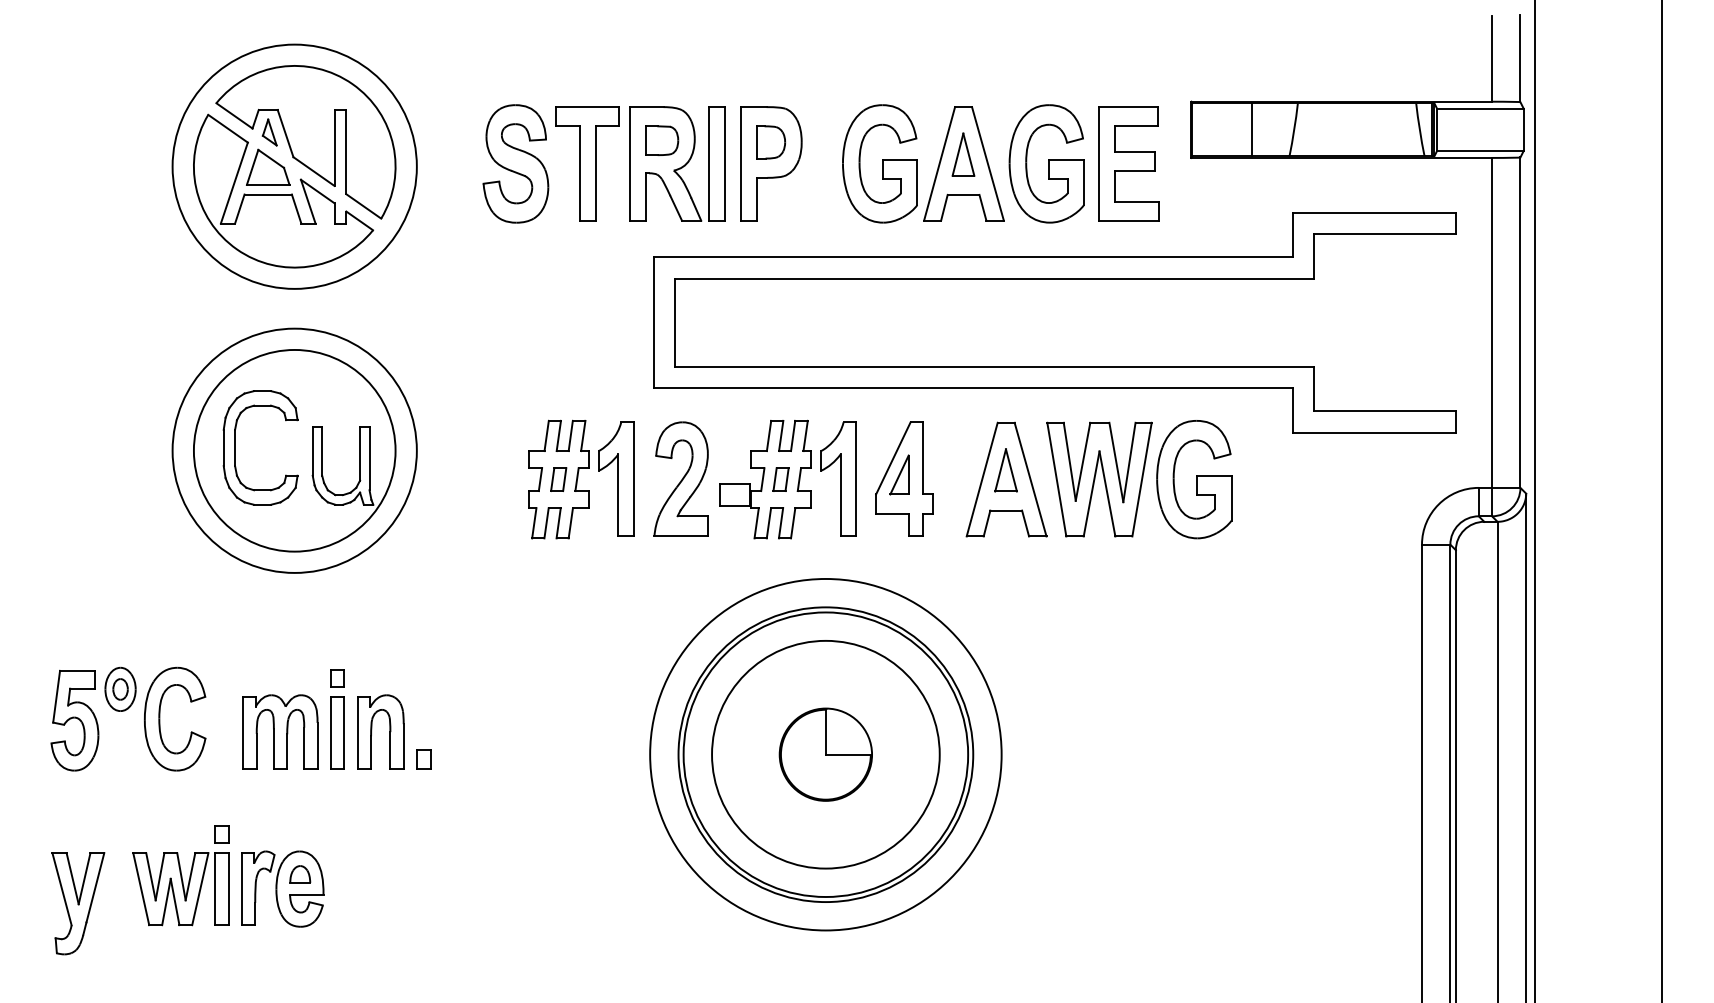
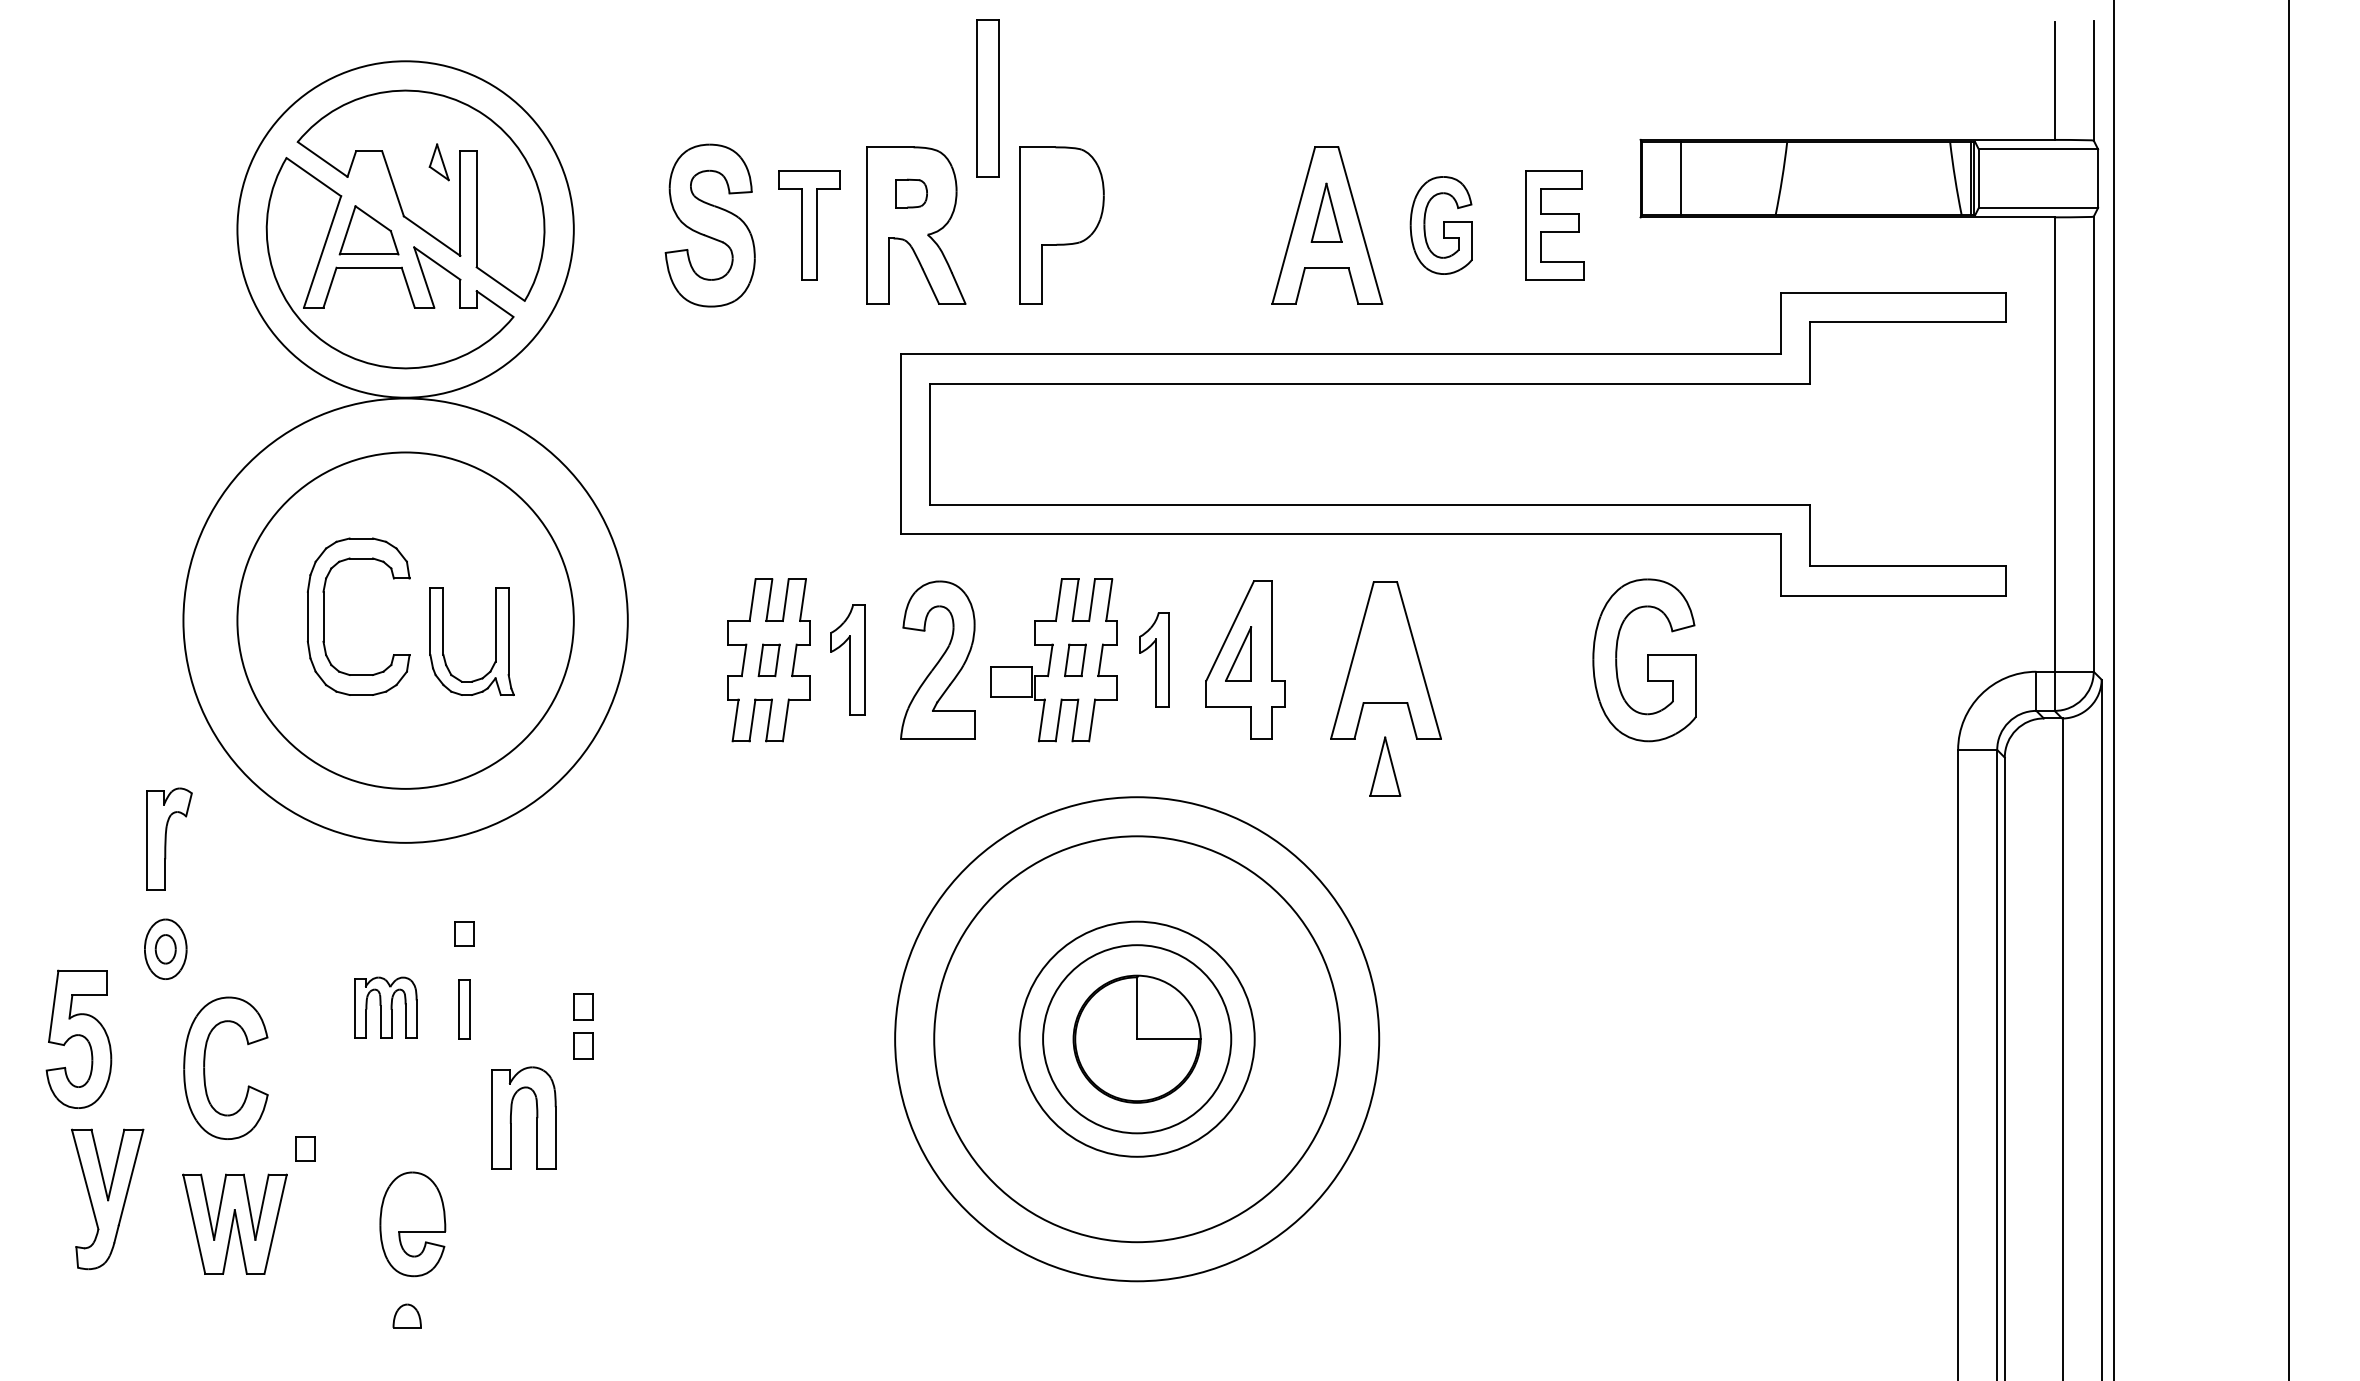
line: (1251, 129) -> (1680, 178), moved
part: (269, 132) -> (438, 162), moved
part: (662, 140) -> (911, 193), size x0.7
part: (770, 142) -> (1061, 195), removed
part: (587, 163) -> (809, 225), size x0.7
part: (717, 163) -> (987, 98), moved
part: (879, 163) -> (1211, 225), removed
part: (1046, 163) -> (1441, 225), size x0.6
part: (1128, 163) -> (1554, 225), size x0.7
circle: (294, 450) -> (405, 620), size x1.6
part: (1006, 470) -> (1385, 766), moved
part: (615, 478) -> (847, 659), size x0.7
part: (838, 478) -> (1154, 659), size x0.6
part: (1099, 479) -> (1513, 660), removed
part: (160, 717) -> (205, 1065), moved
part: (74, 720) -> (78, 1038), moved
part: (423, 730) -> (583, 1006), added
part: (280, 731) -> (385, 1007), size x0.6
part: (371, 731) -> (511, 1117), moved
part: (337, 733) -> (464, 1009), size x0.6
circle: (825, 754) -> (1136, 1039), size x0.6
circle: (826, 754) -> (1137, 1039), size x0.6
part: (299, 873) -> (406, 1315), moved
part: (258, 887) -> (169, 838), moved
part: (222, 889) -> (305, 1224), removed
part: (78, 903) -> (107, 1199), moved

